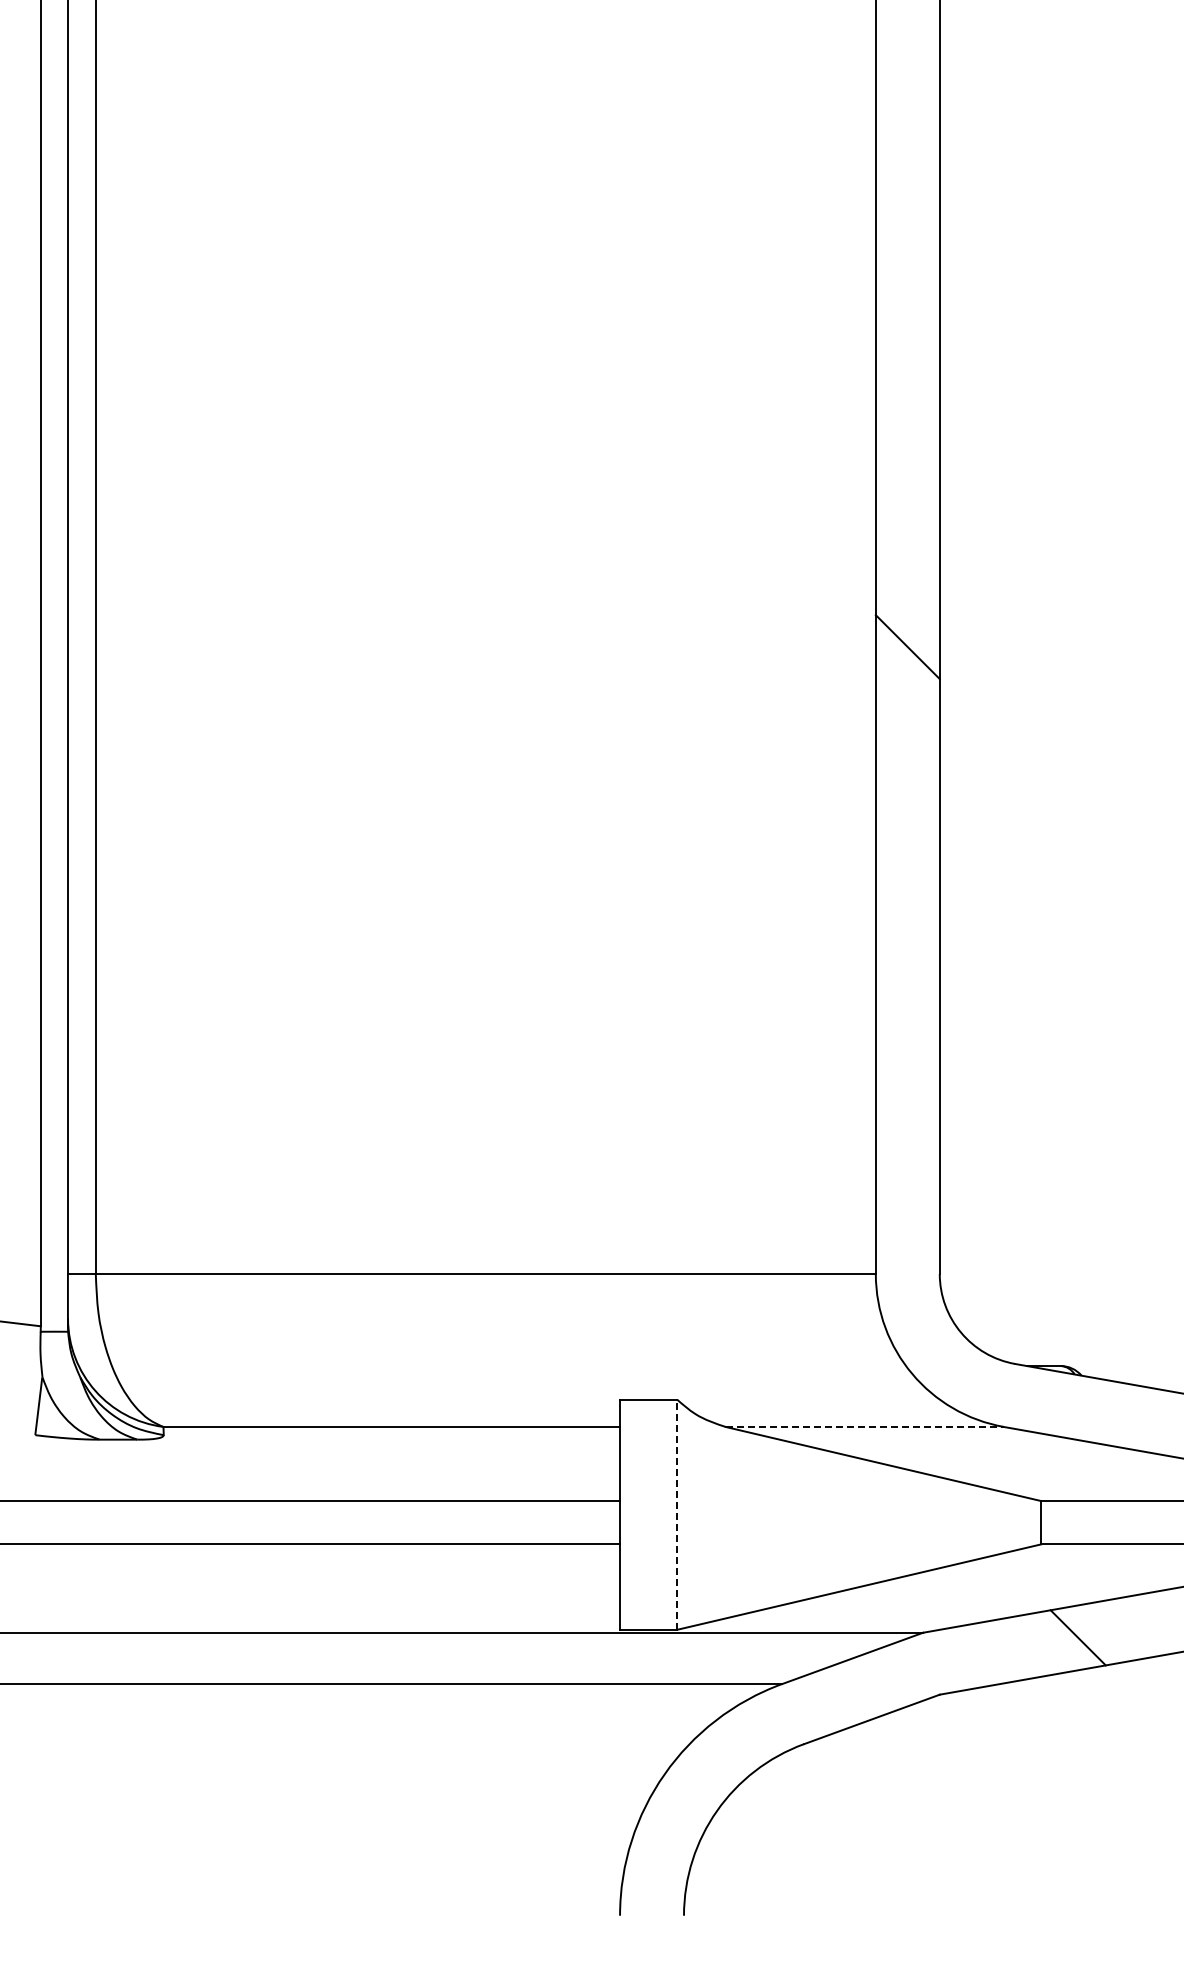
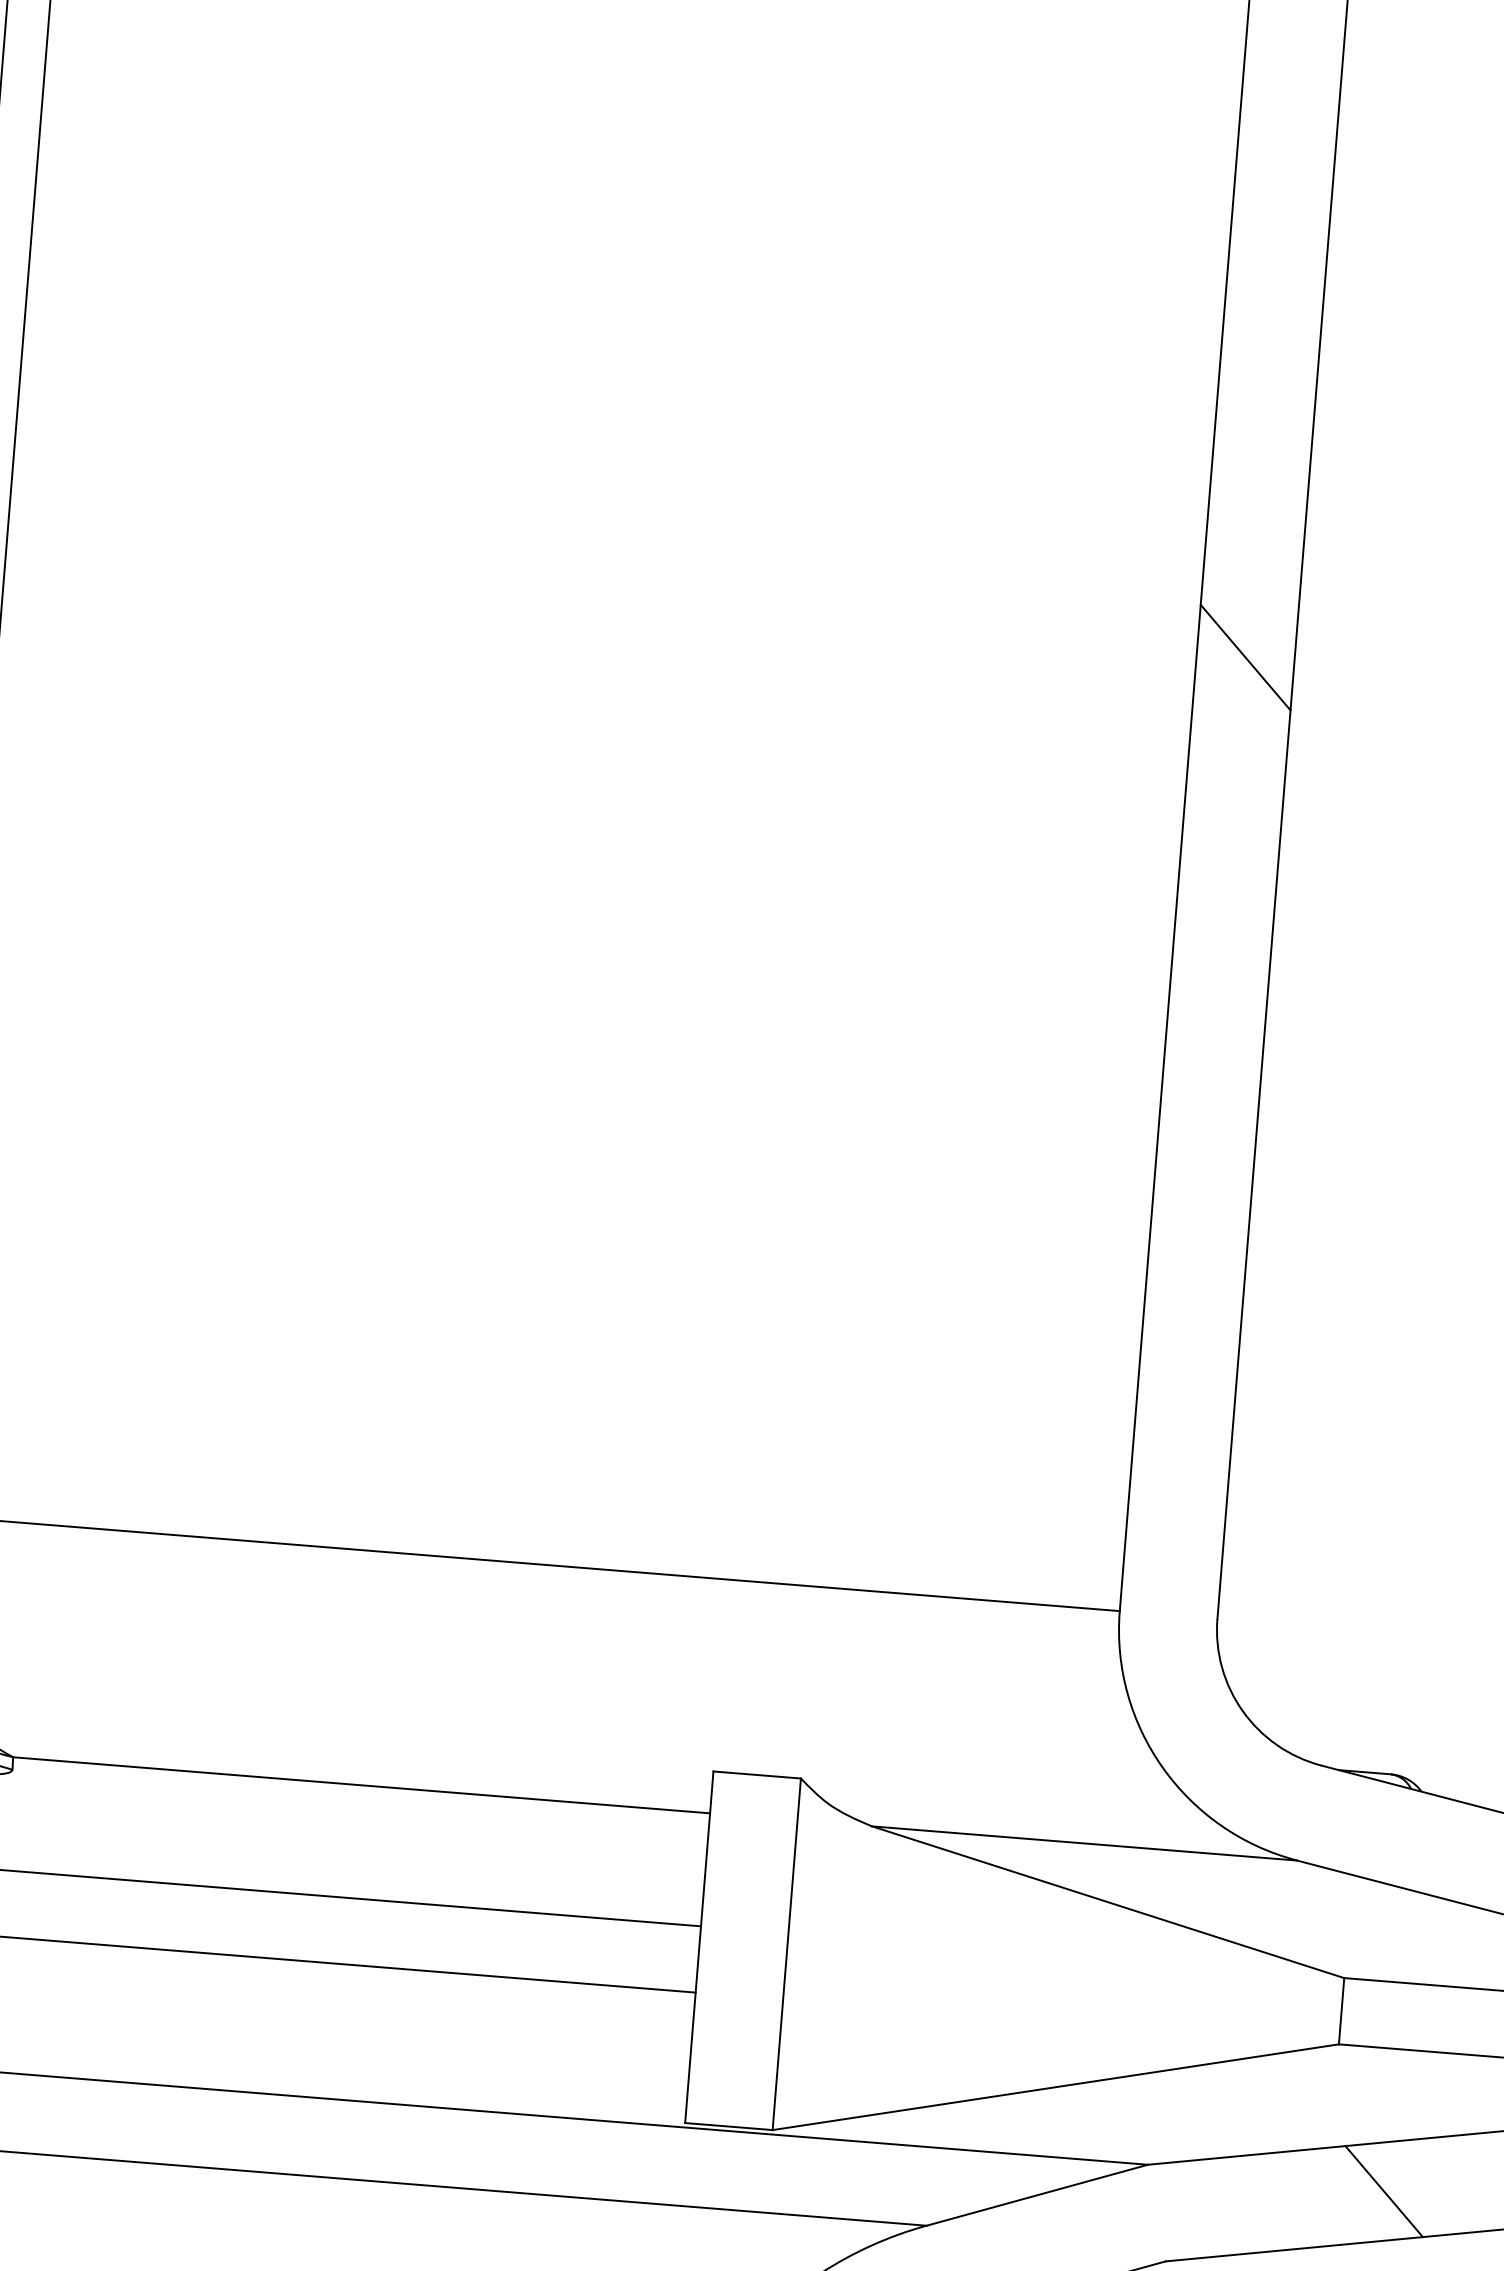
line: (865, 1427) -> (1085, 1844), dashed -> solid
line: (677, 1514) -> (787, 1953), dashed -> solid

